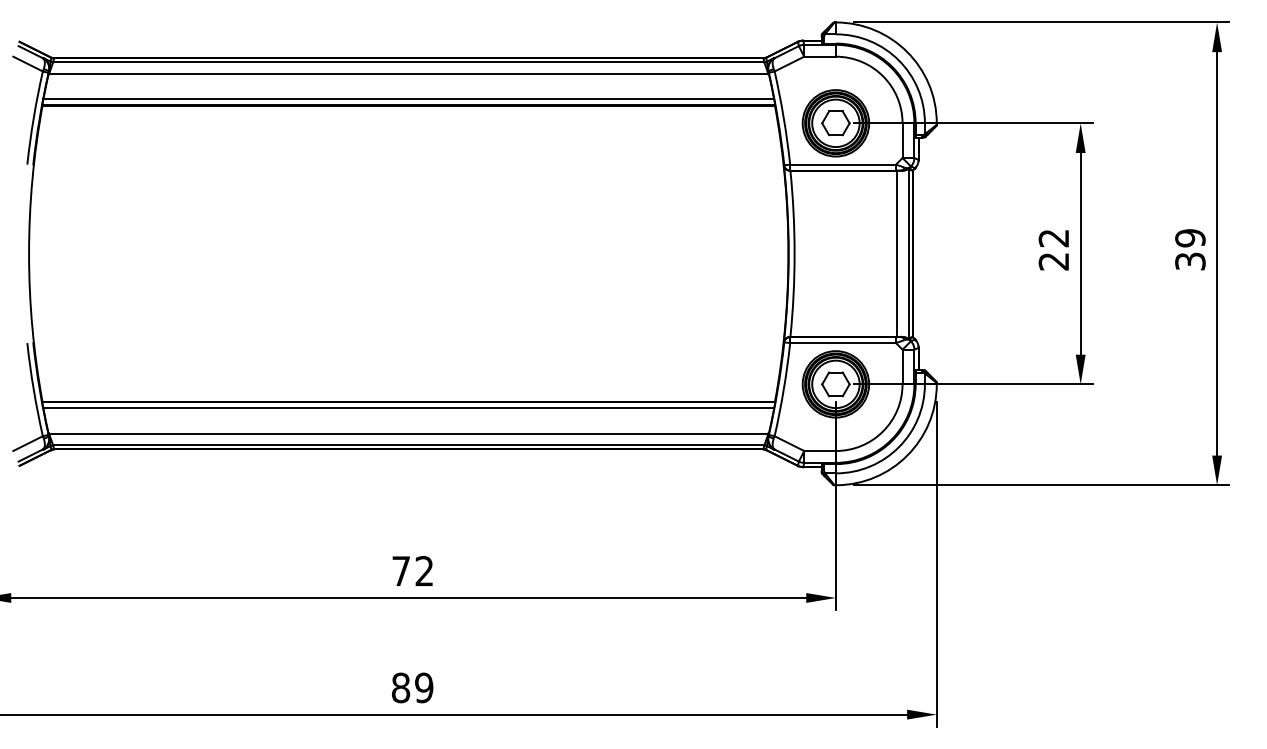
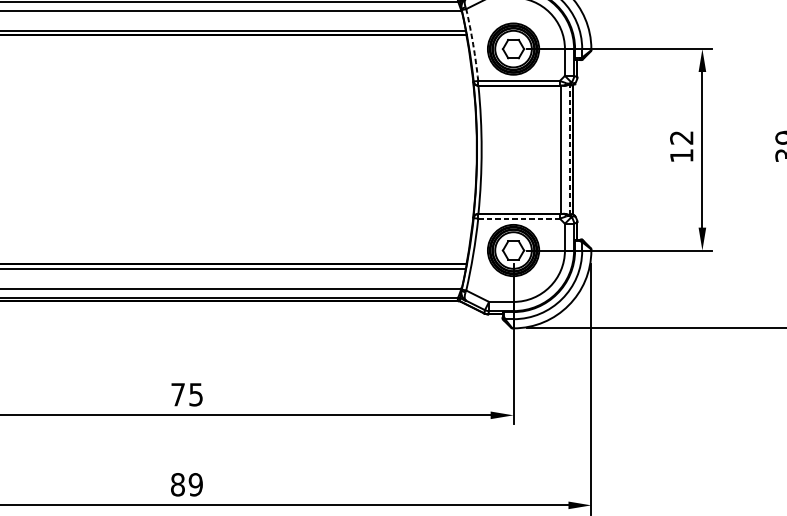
arc: (783, 117) -> (473, 44), solid -> dashed
line: (908, 253) -> (569, 149), solid -> dashed
text: (1053, 261) -> (681, 155), 22 -> 12
line: (843, 343) -> (519, 218), solid -> dashed
text: (424, 571) -> (196, 394), 72 -> 75

